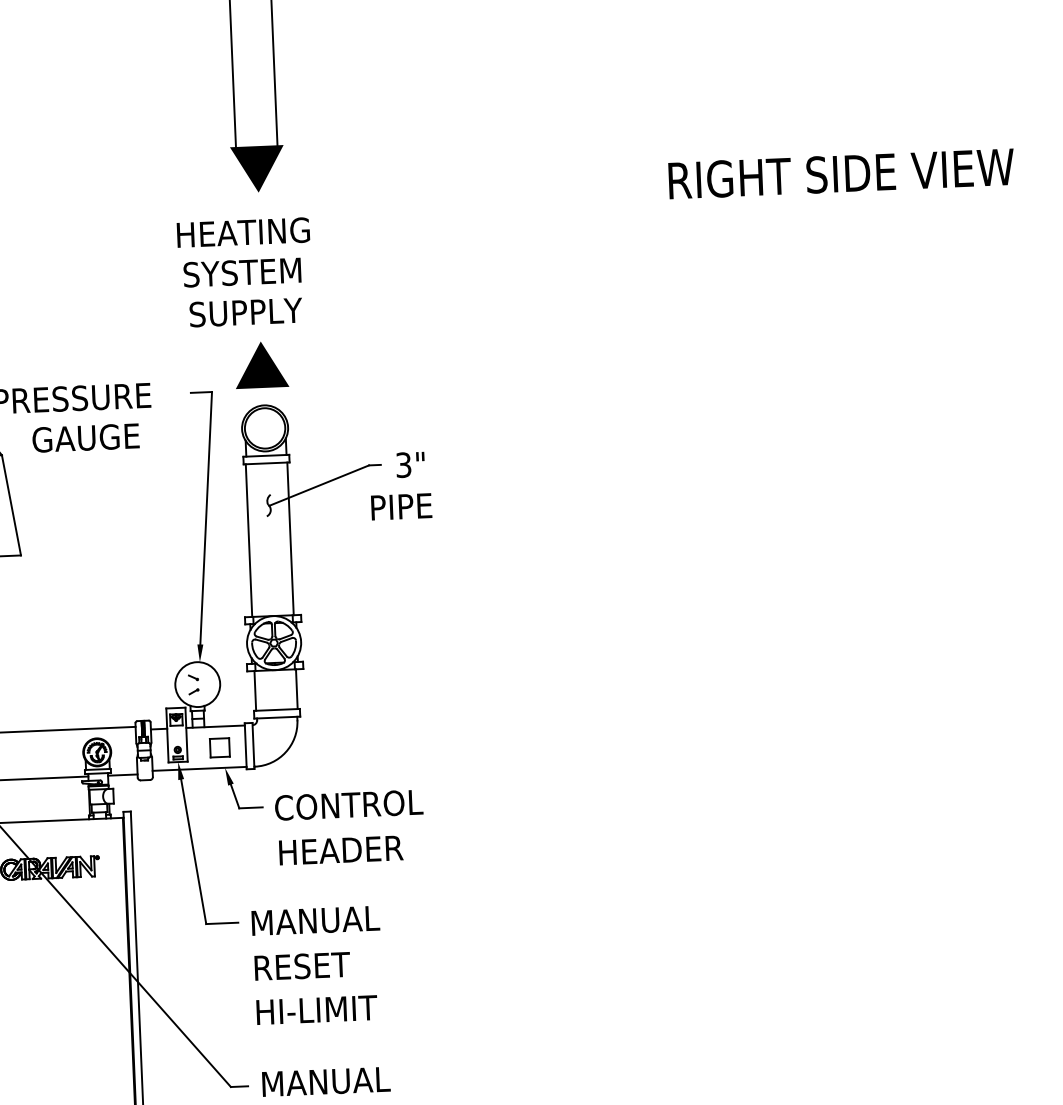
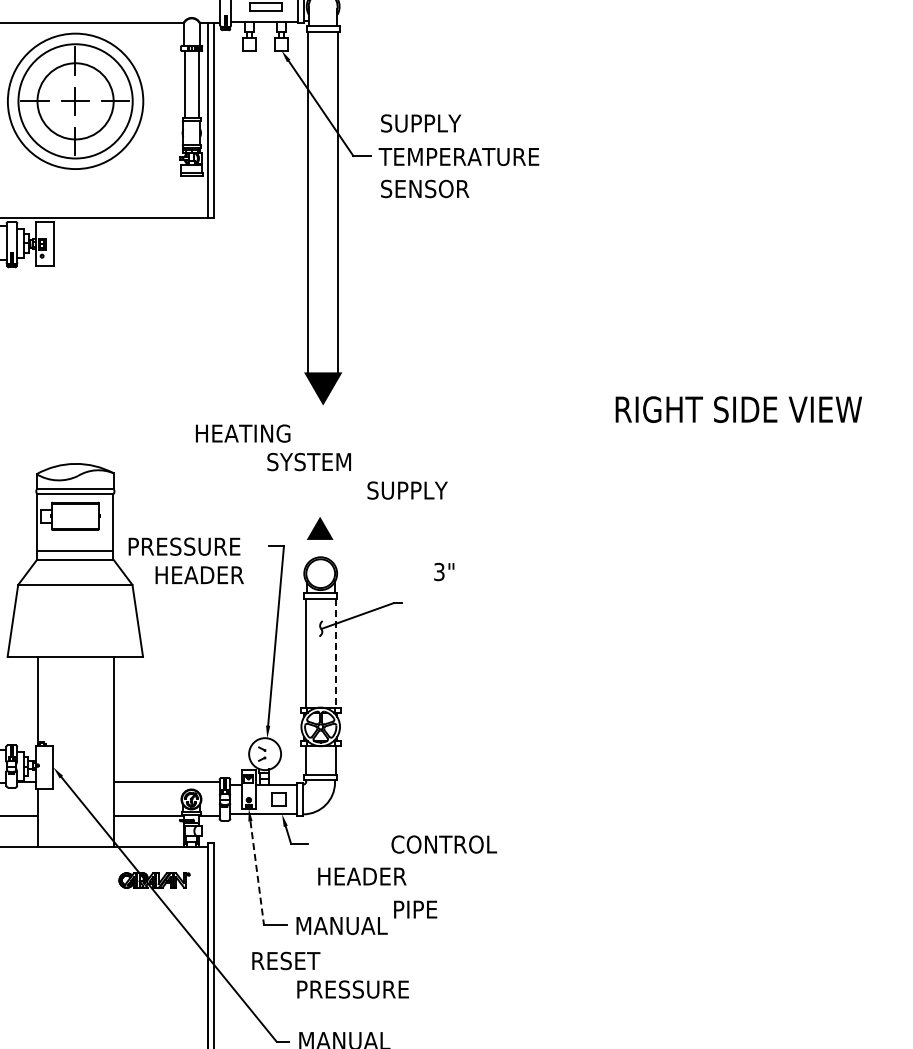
text: (243, 232) -> (243, 433), moved
text: (245, 312) -> (407, 490), moved
part: (260, 365) -> (319, 528), size x0.7
text: (93, 438) -> (198, 575), GAUGE -> HEADER
text: (410, 464) -> (444, 571), moved
text: (401, 506) -> (415, 909), moved
line: (290, 539) -> (335, 653), solid -> dashed
text: (349, 805) -> (444, 844), moved
line: (194, 852) -> (257, 873), solid -> dashed
text: (302, 965) -> (286, 960), moved
text: (335, 1009) -> (353, 989), HI-LIMIT -> PRESSURE

